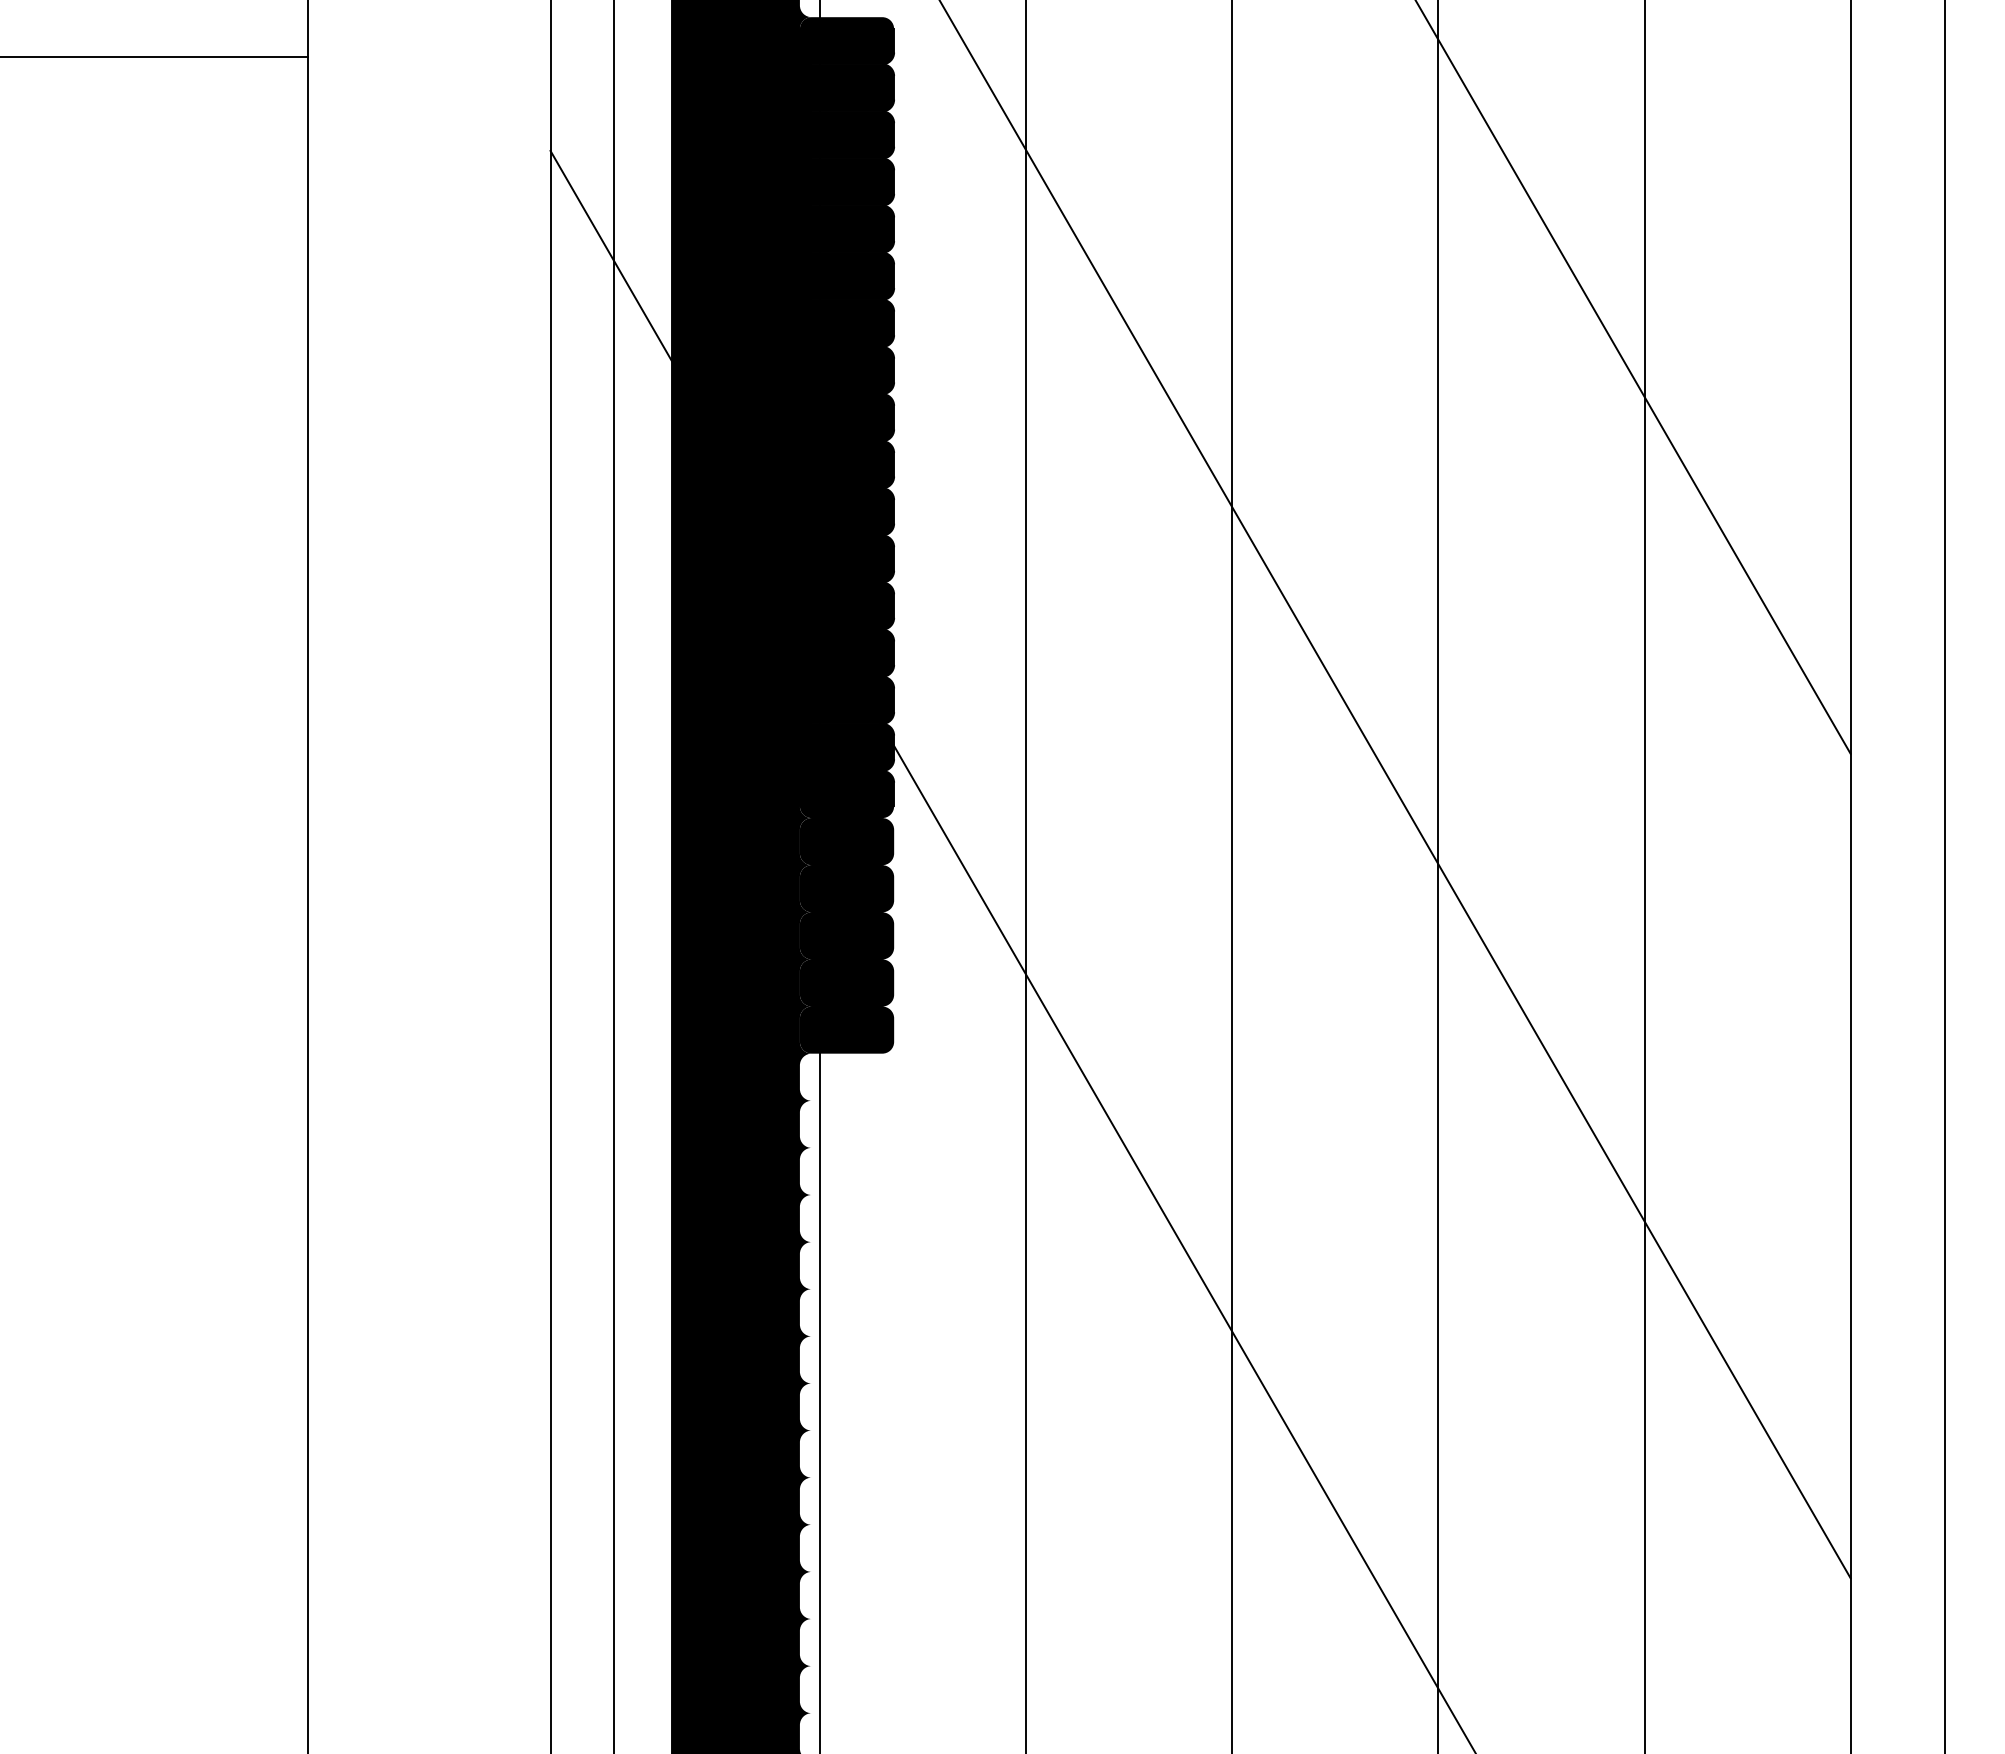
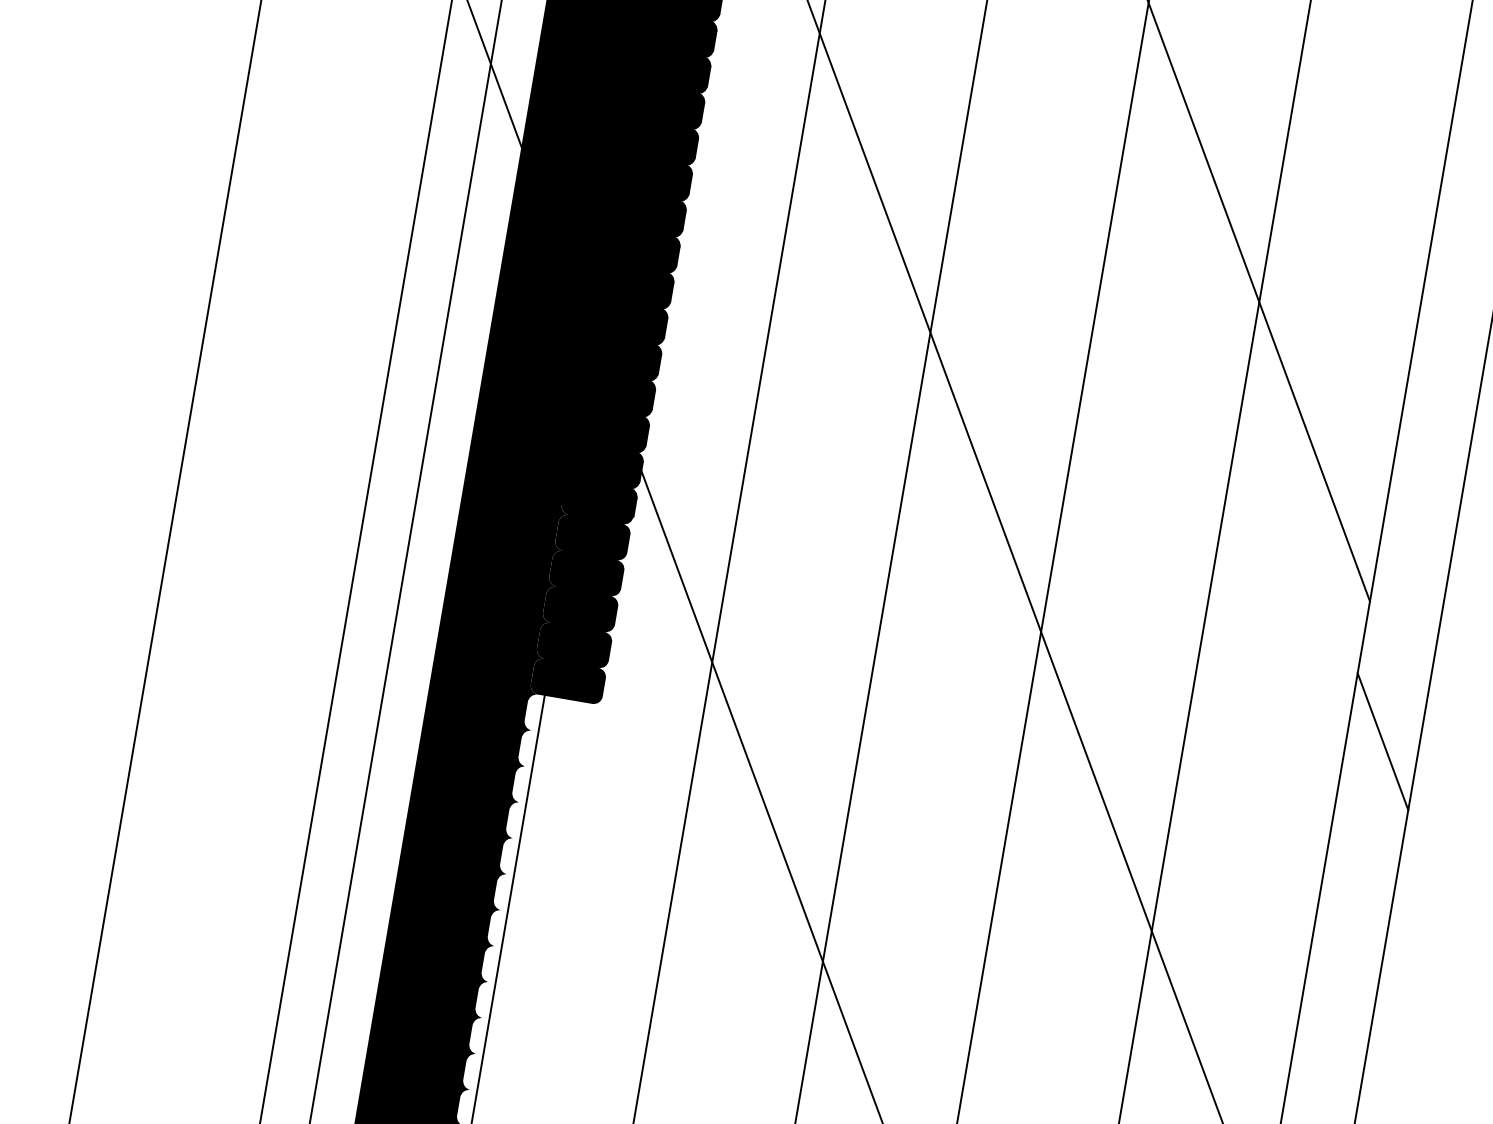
line: (1897, 929) -> (1382, 741), added

